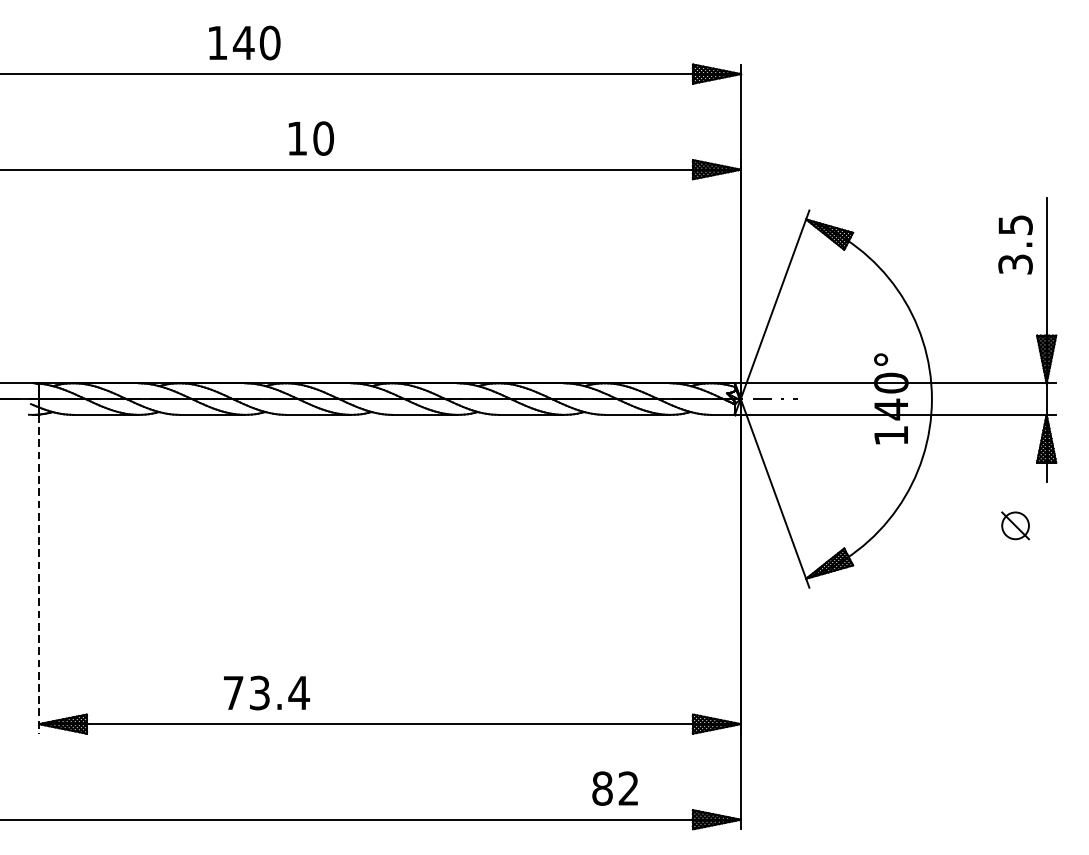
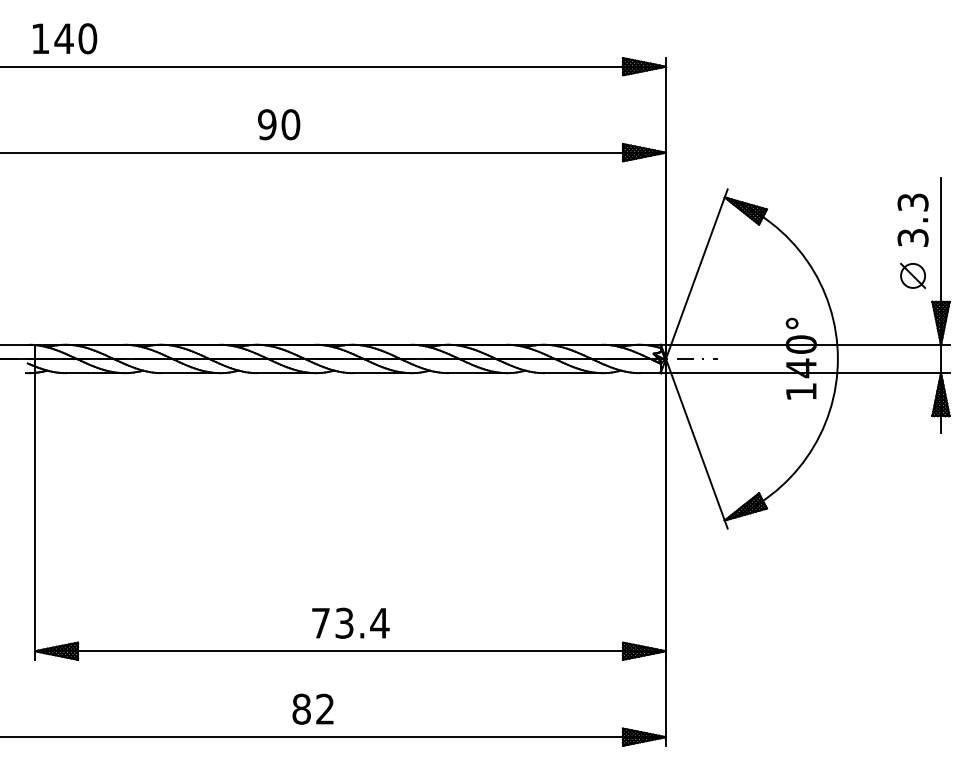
text: (245, 42) -> (65, 38), moved
text: (297, 138) -> (267, 124), 10 -> 90
text: (1014, 223) -> (912, 201), 3.5 -> 3.3
part: (1016, 525) -> (913, 275), moved
line: (39, 574) -> (35, 516), dashed -> solid
text: (266, 692) -> (350, 622), moved
text: (614, 787) -> (312, 708), moved

